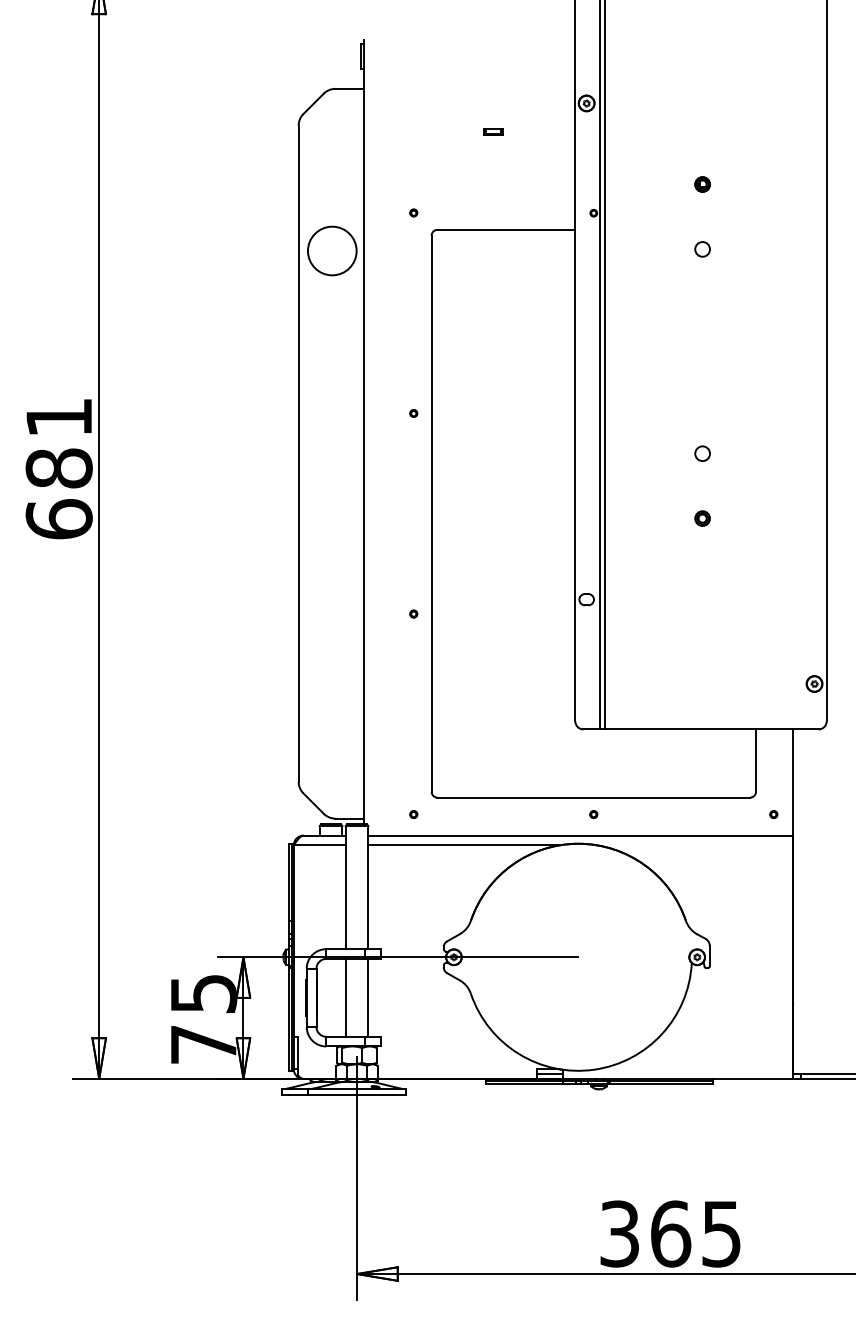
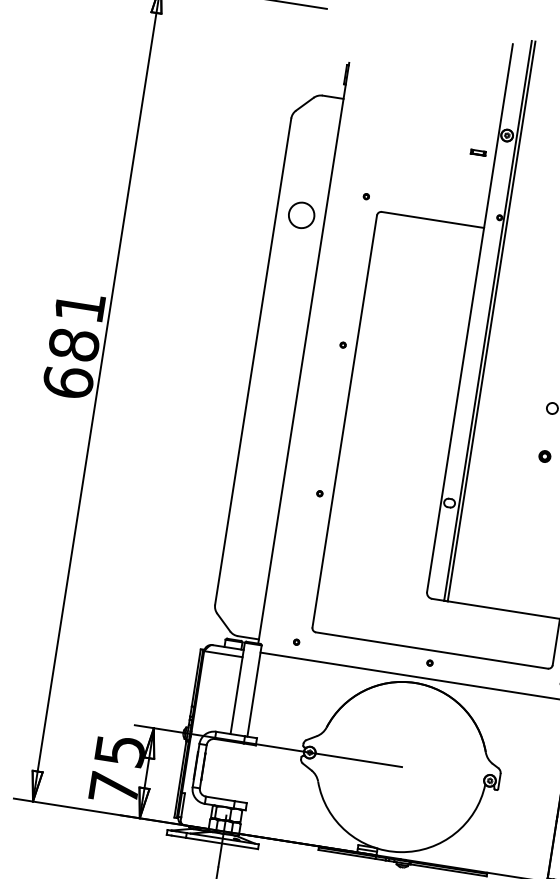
part: (493, 131) -> (478, 152), moved
circle: (331, 250) -> (301, 214), size x0.7
line: (463, 845) -> (329, 670), removed
line: (345, 997) -> (224, 769), removed
line: (368, 997) -> (241, 772), removed

